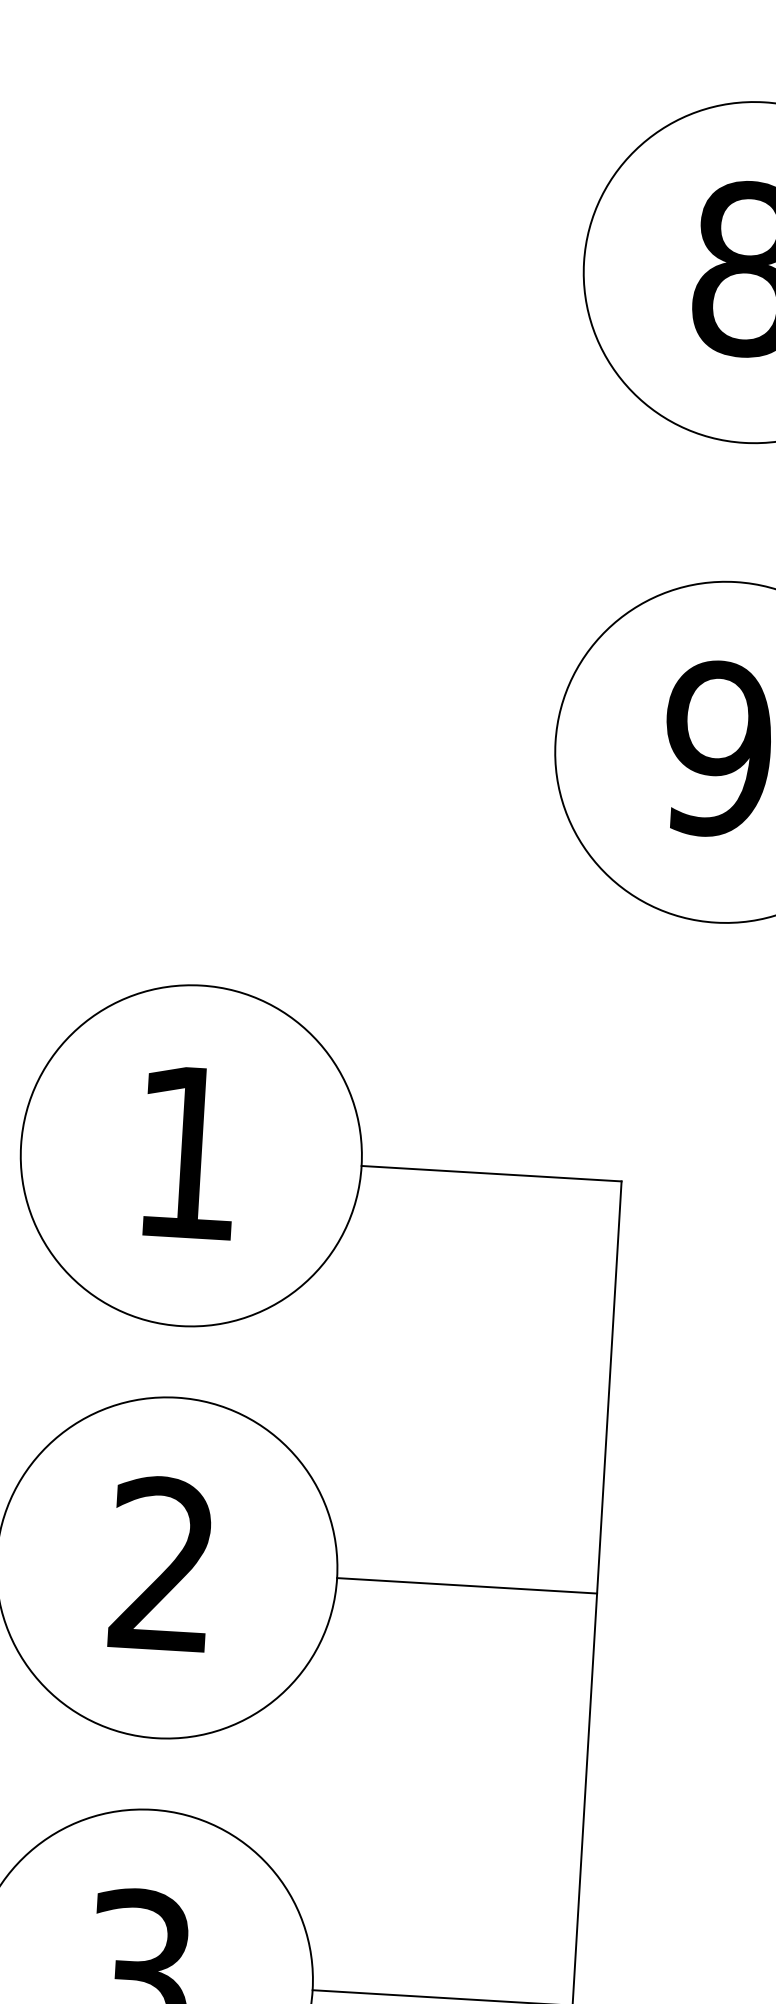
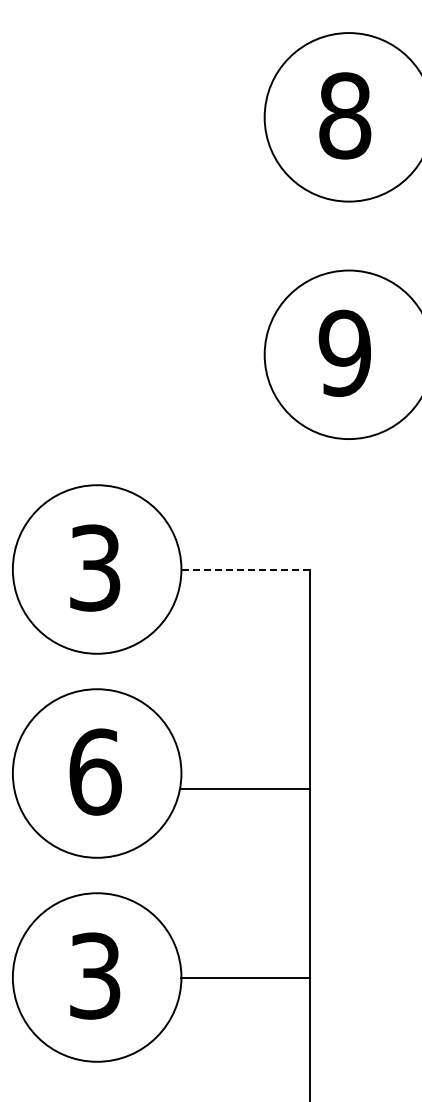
text: (188, 1151) -> (95, 567), 1 -> 3
line: (491, 1173) -> (245, 569), solid -> dashed
text: (163, 1563) -> (95, 771), 2 -> 6
line: (466, 1585) -> (245, 788), moved

